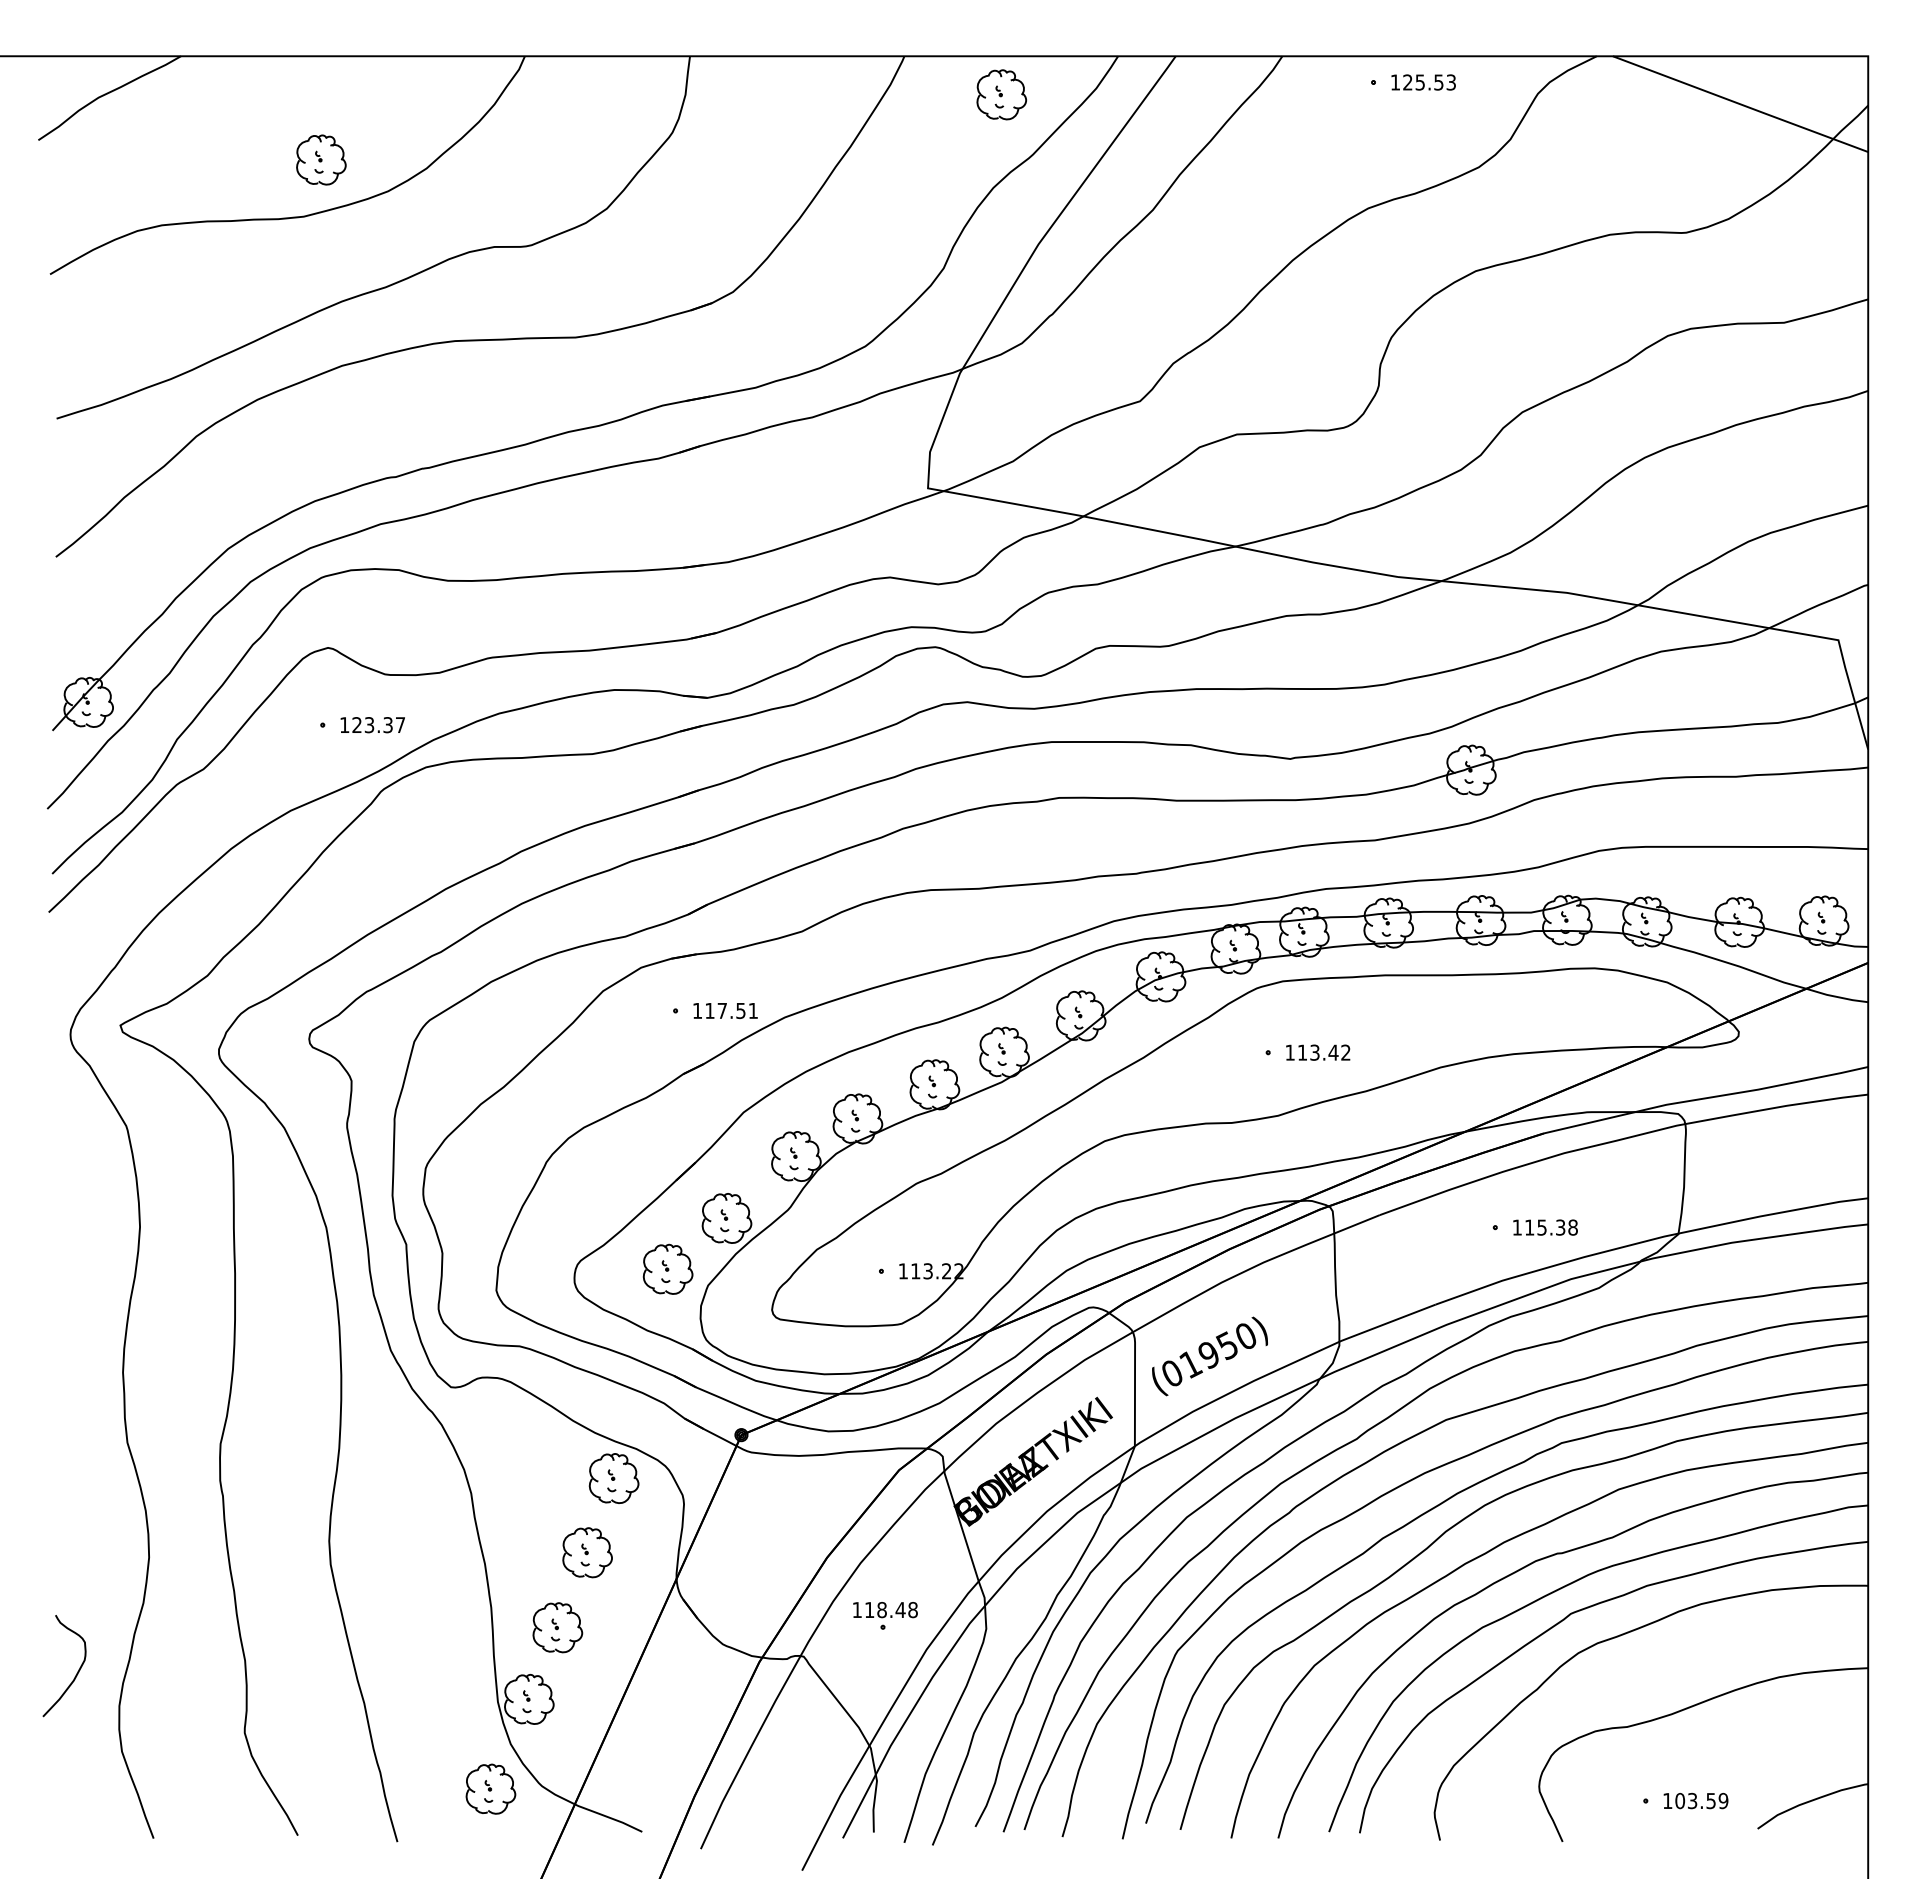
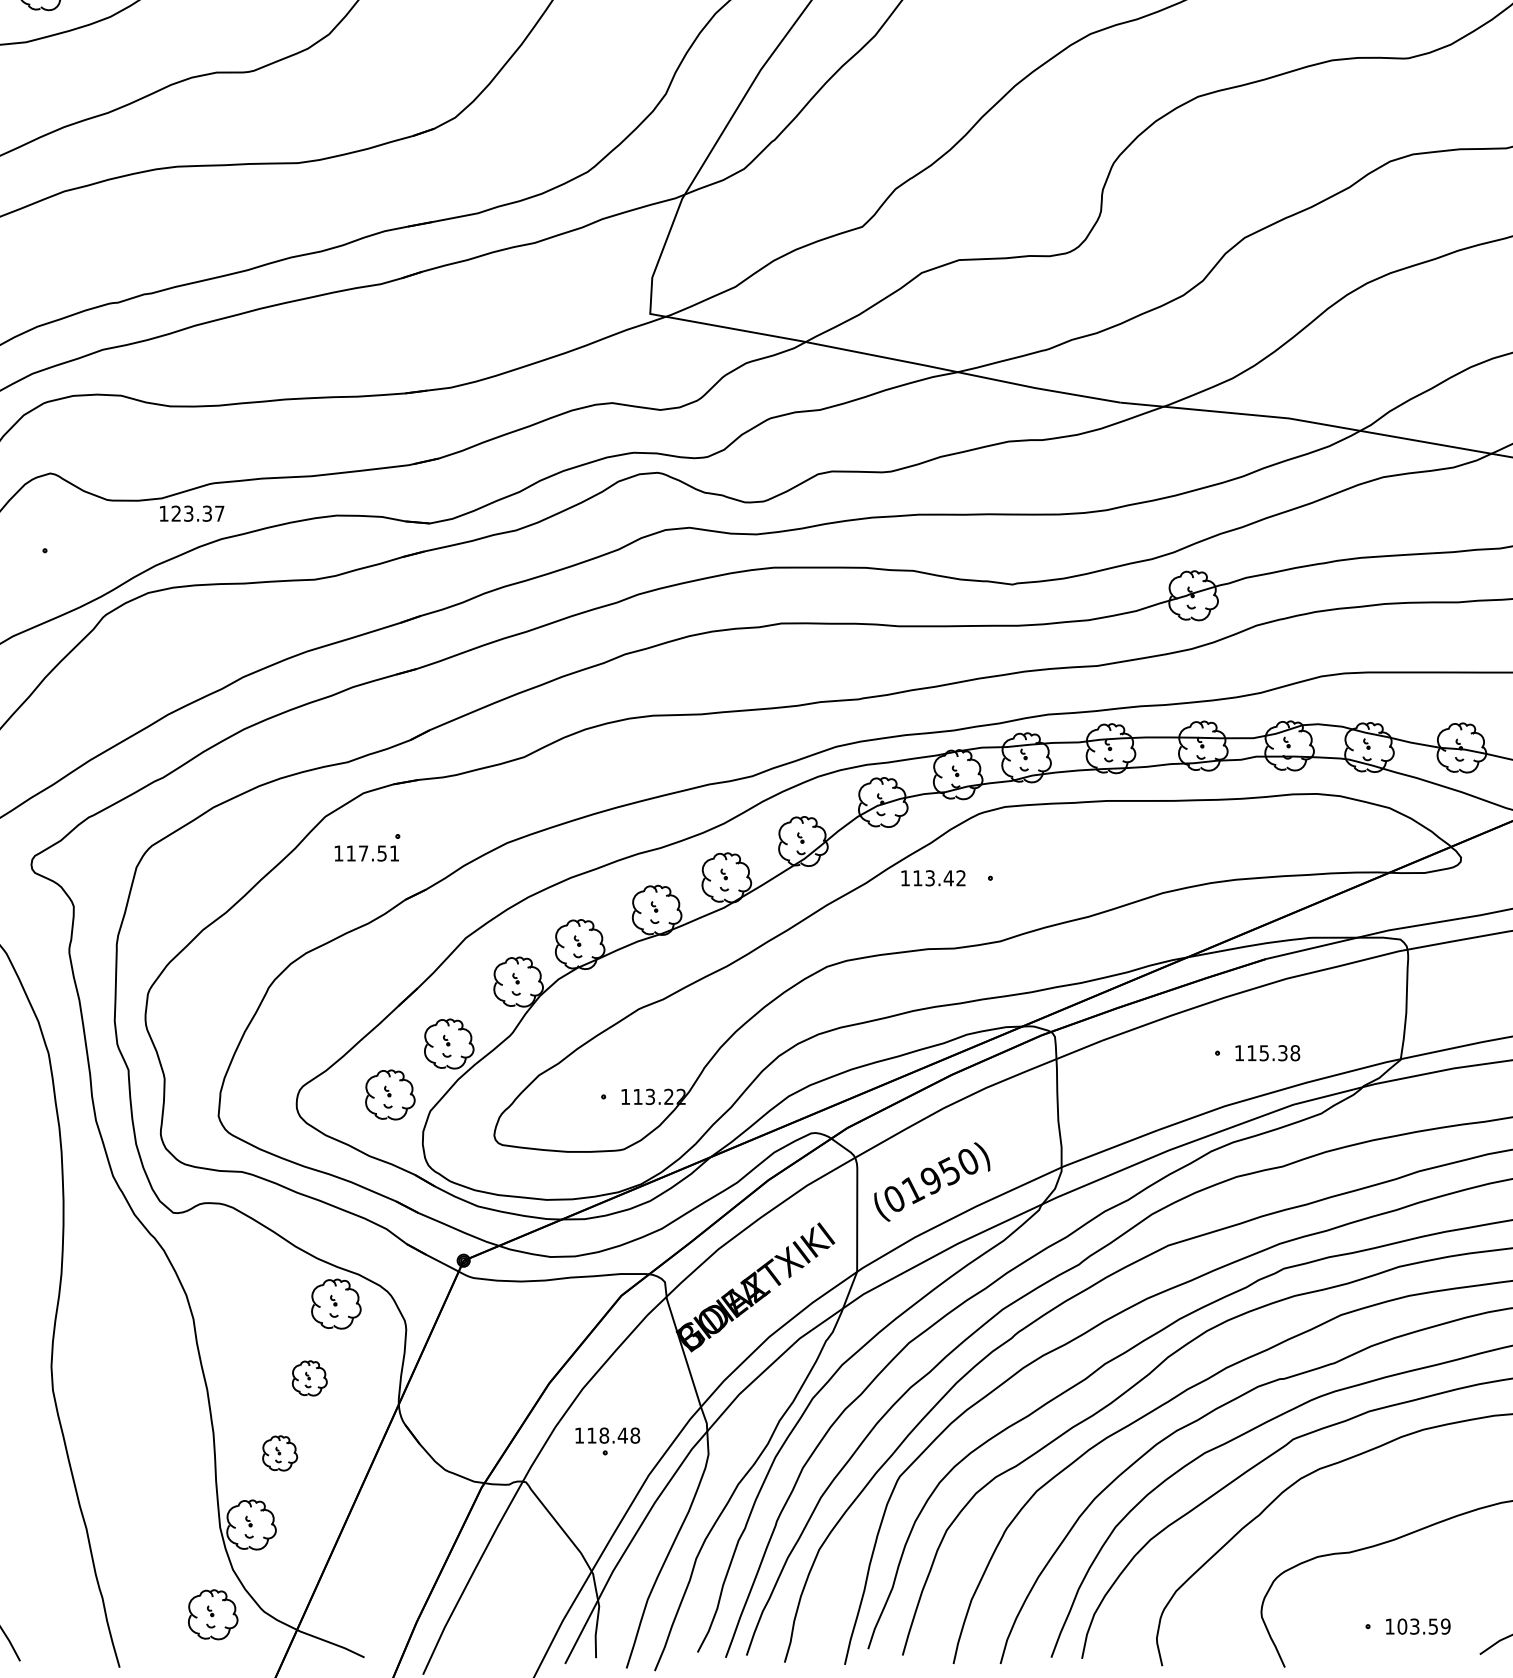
text: (372, 725) -> (191, 514), moved
text: (725, 1010) -> (366, 853), moved
text: (1318, 1052) -> (933, 878), moved
part: (587, 1552) -> (309, 1378), size x0.7
part: (557, 1627) -> (279, 1453), size x0.7

